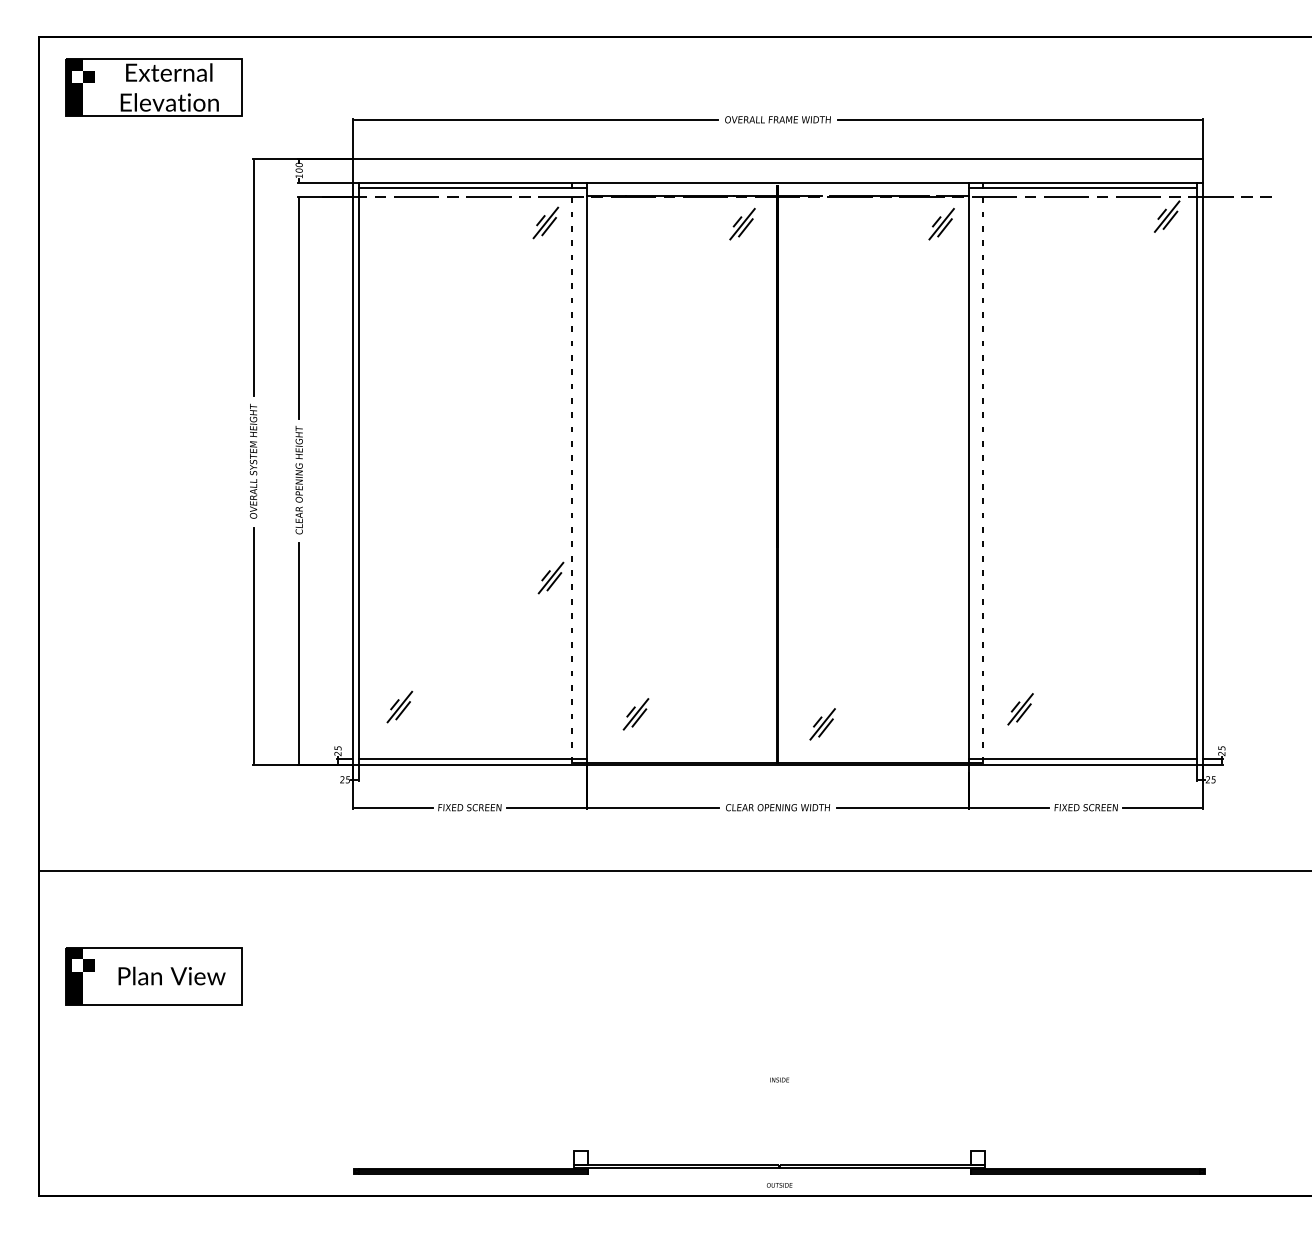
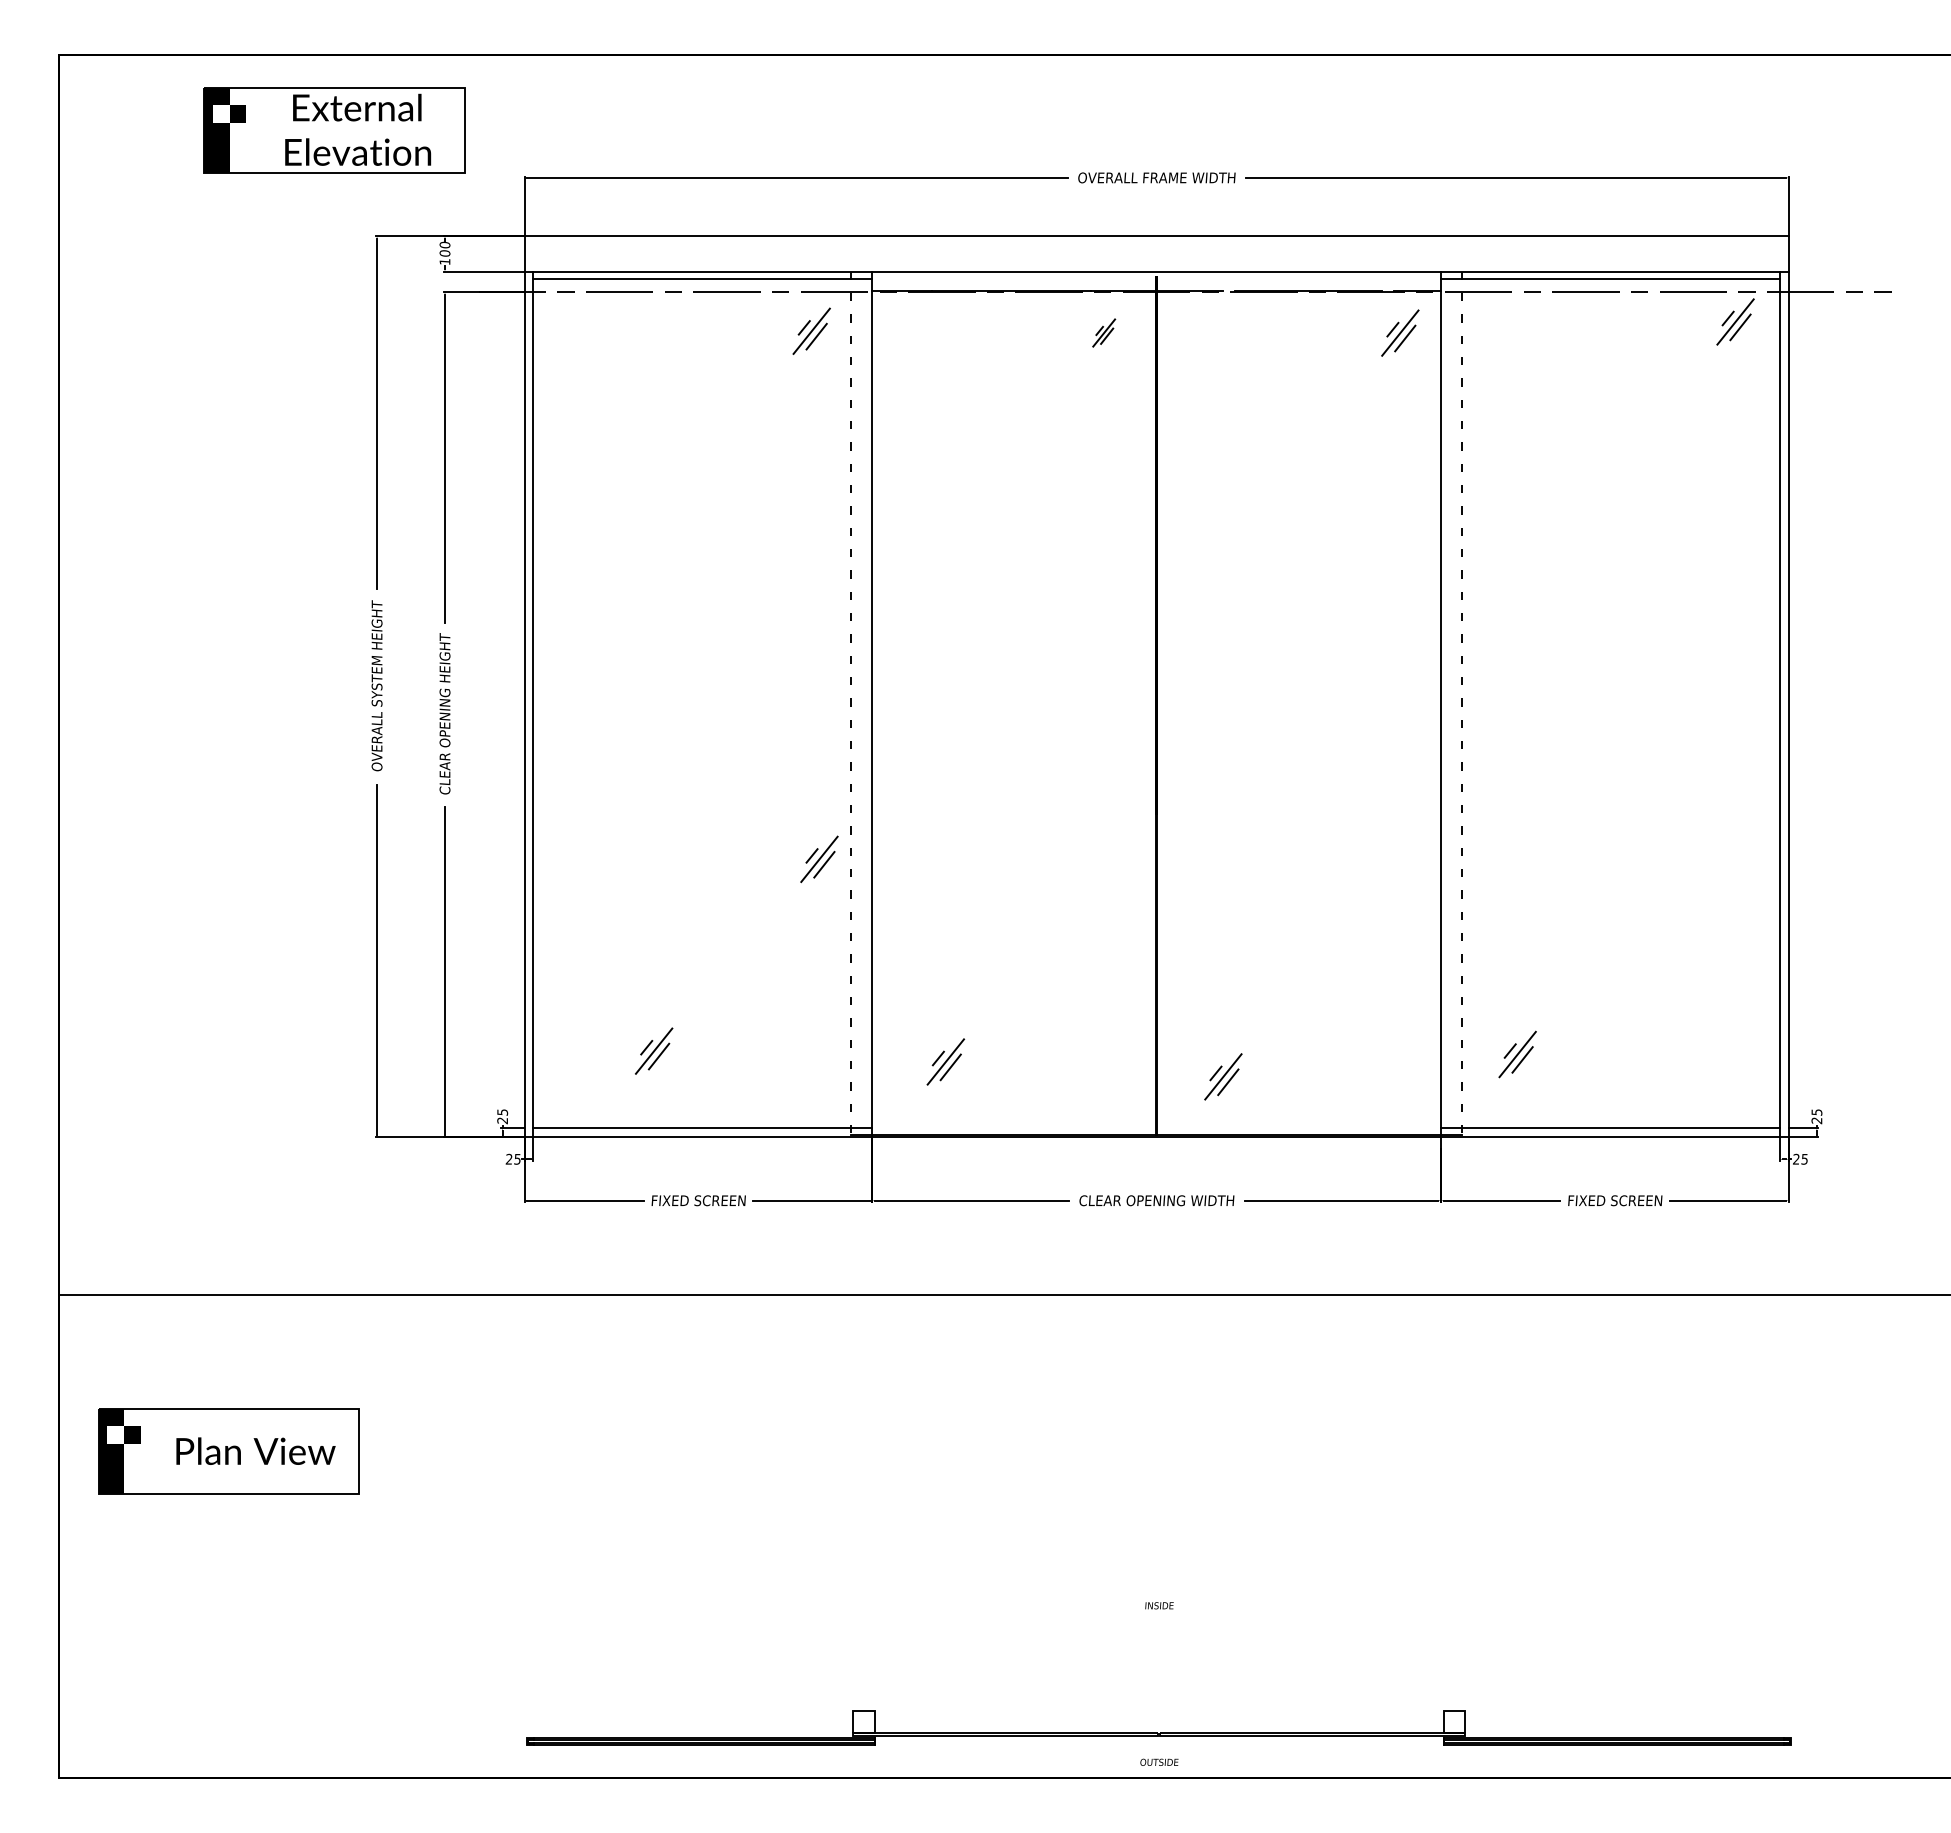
part: (153, 87) -> (333, 129), moved
part: (742, 223) -> (1104, 332), size x0.6
part: (399, 706) -> (653, 1050), moved

